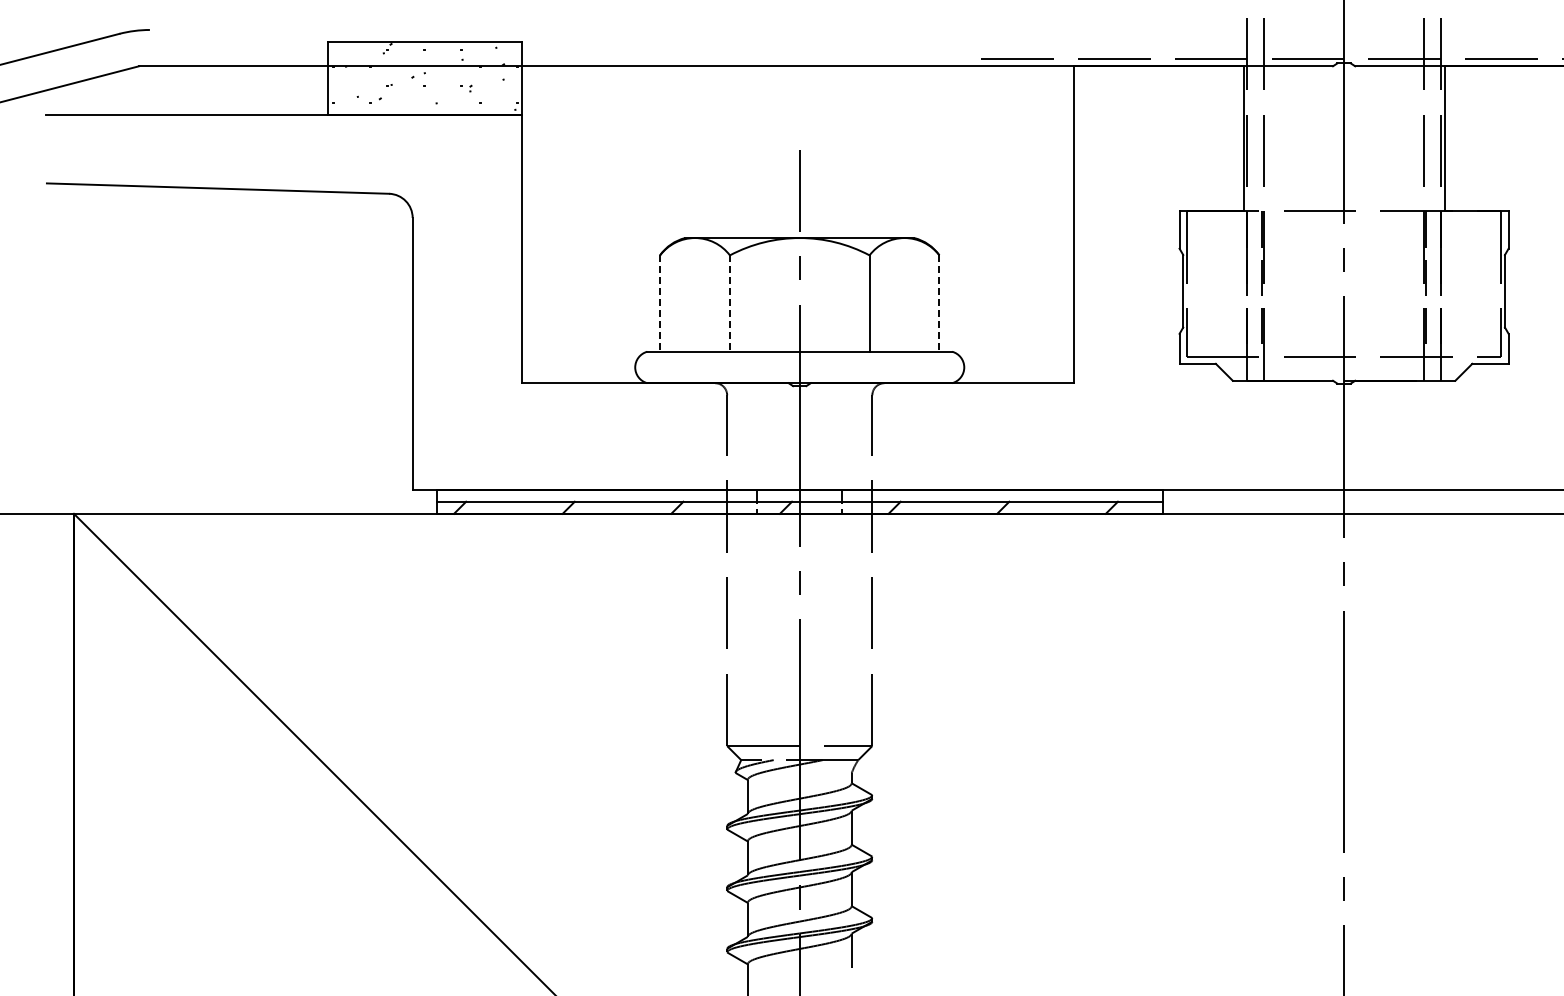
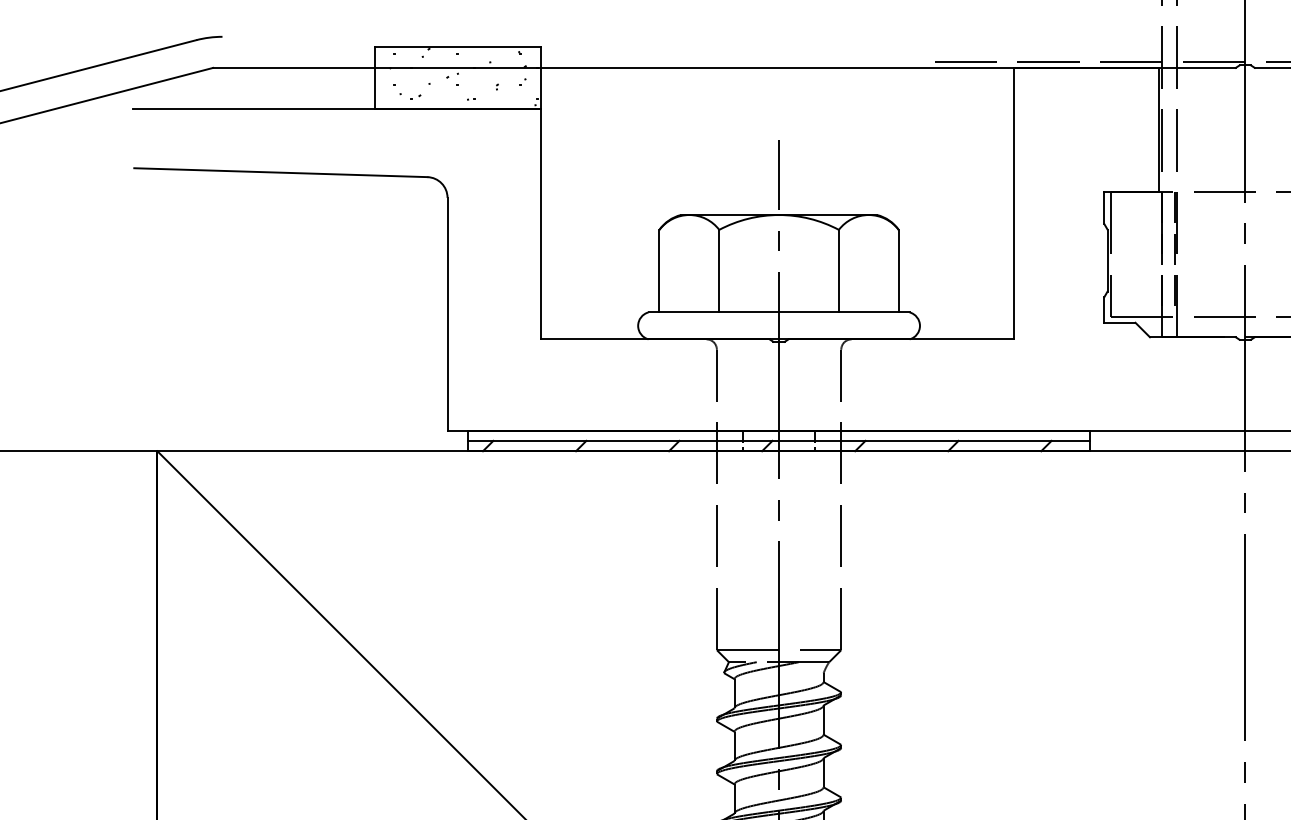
line: (660, 304) -> (659, 271), dashed -> solid
line: (729, 304) -> (718, 271), dashed -> solid
line: (939, 304) -> (898, 271), dashed -> solid

